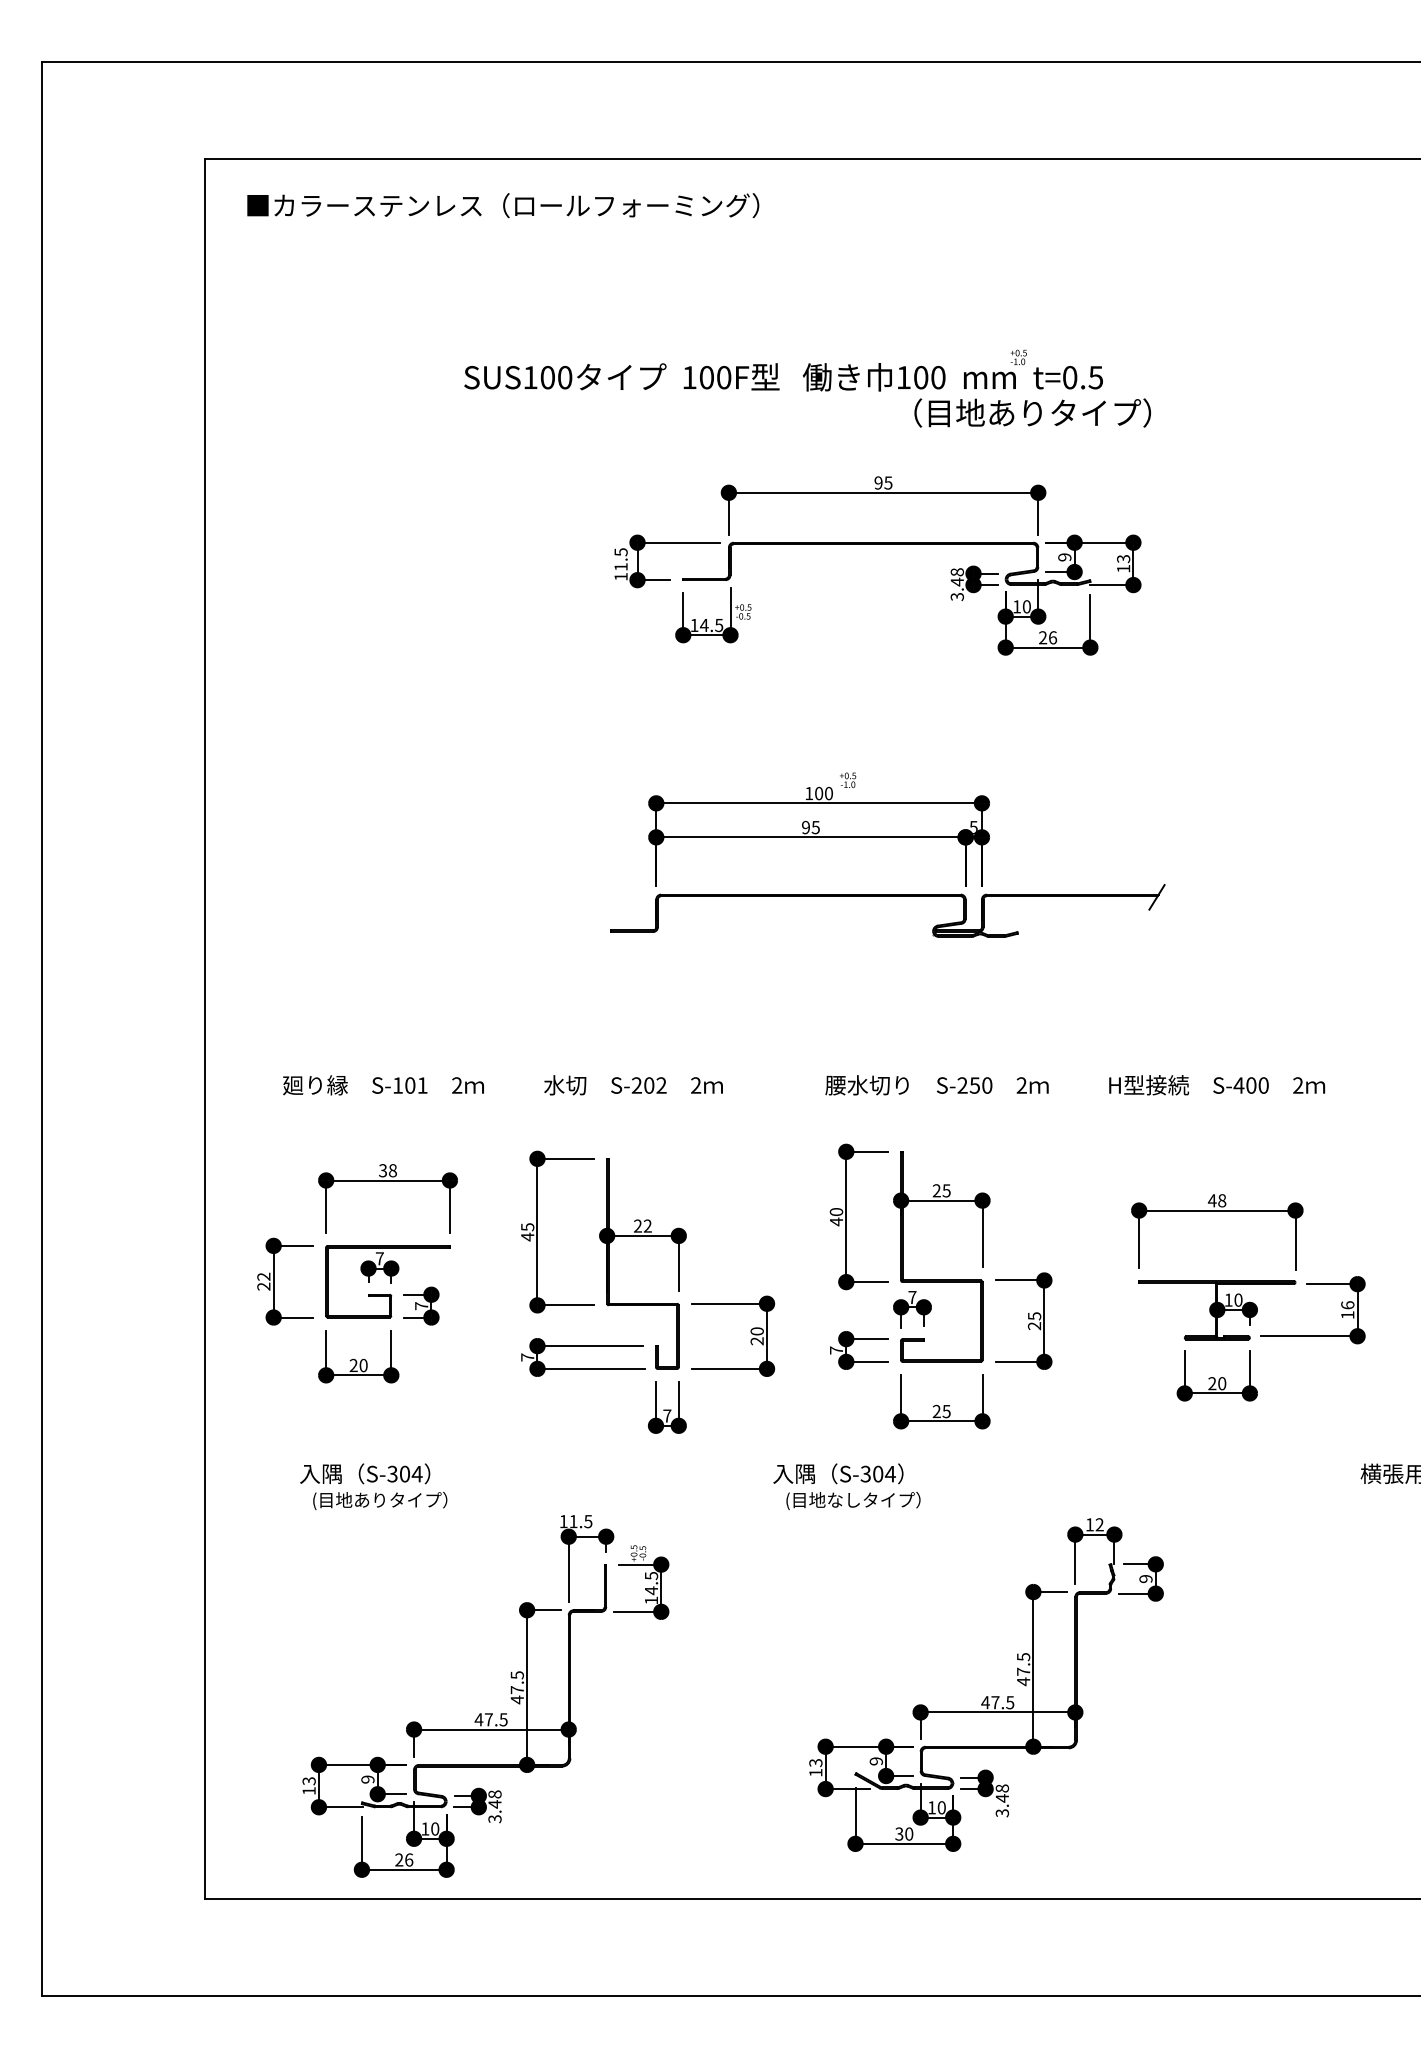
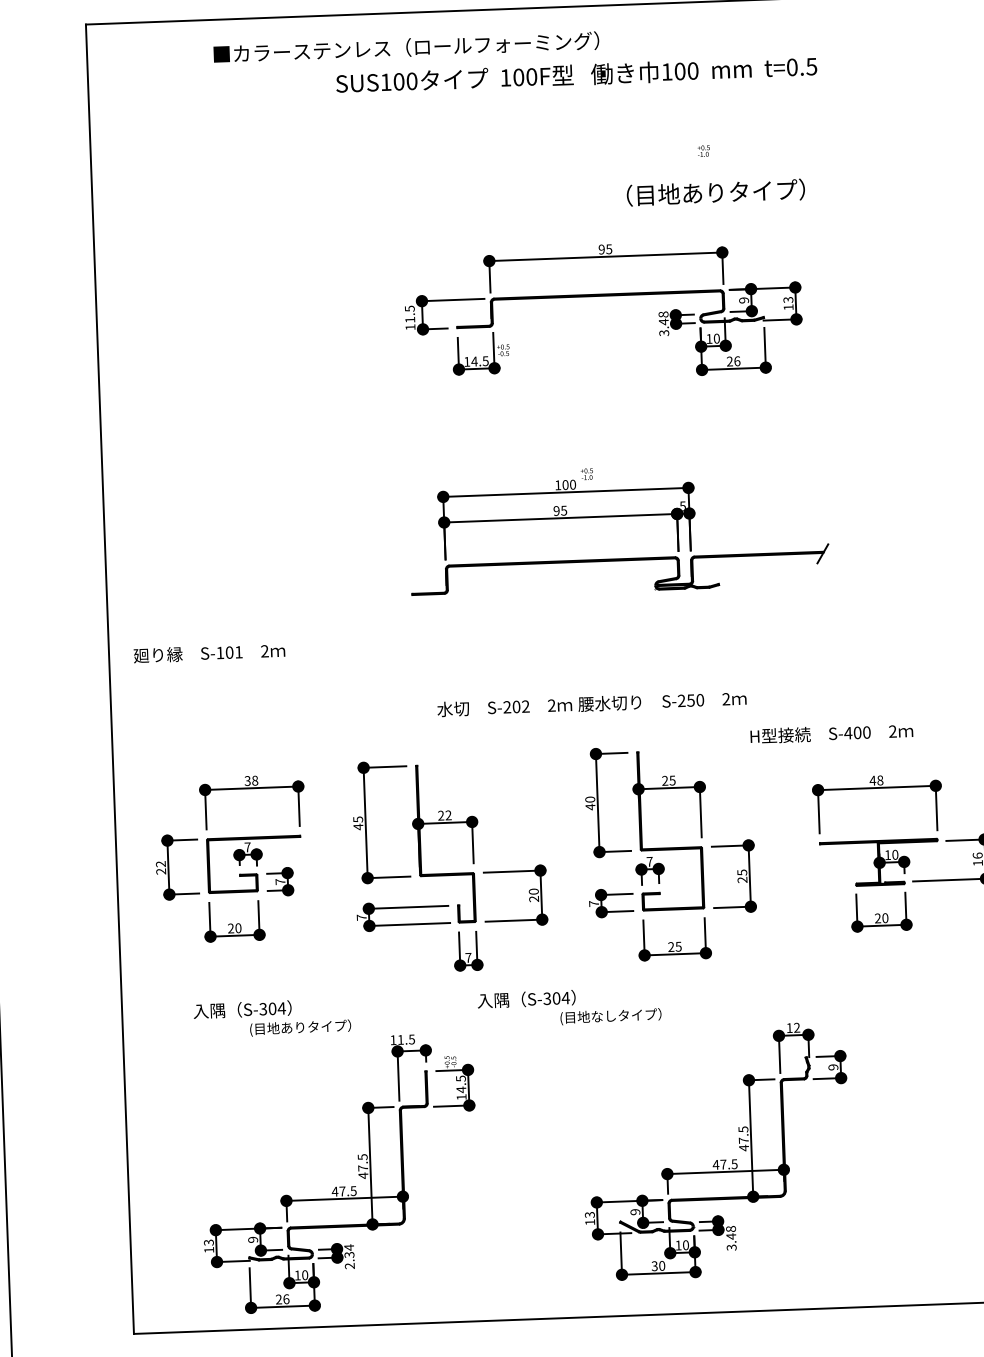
text: (503, 205) -> (406, 47), moved
text: (783, 377) -> (576, 75), moved
text: (383, 1085) -> (209, 653), moved
text: (633, 1085) -> (504, 707), moved
text: (1217, 1085) -> (832, 733), moved
text: (838, 1473) -> (526, 999), moved
text: (380, 1500) -> (300, 1027), moved
text: (494, 1806) -> (349, 1256), 3.48 -> 2.34

